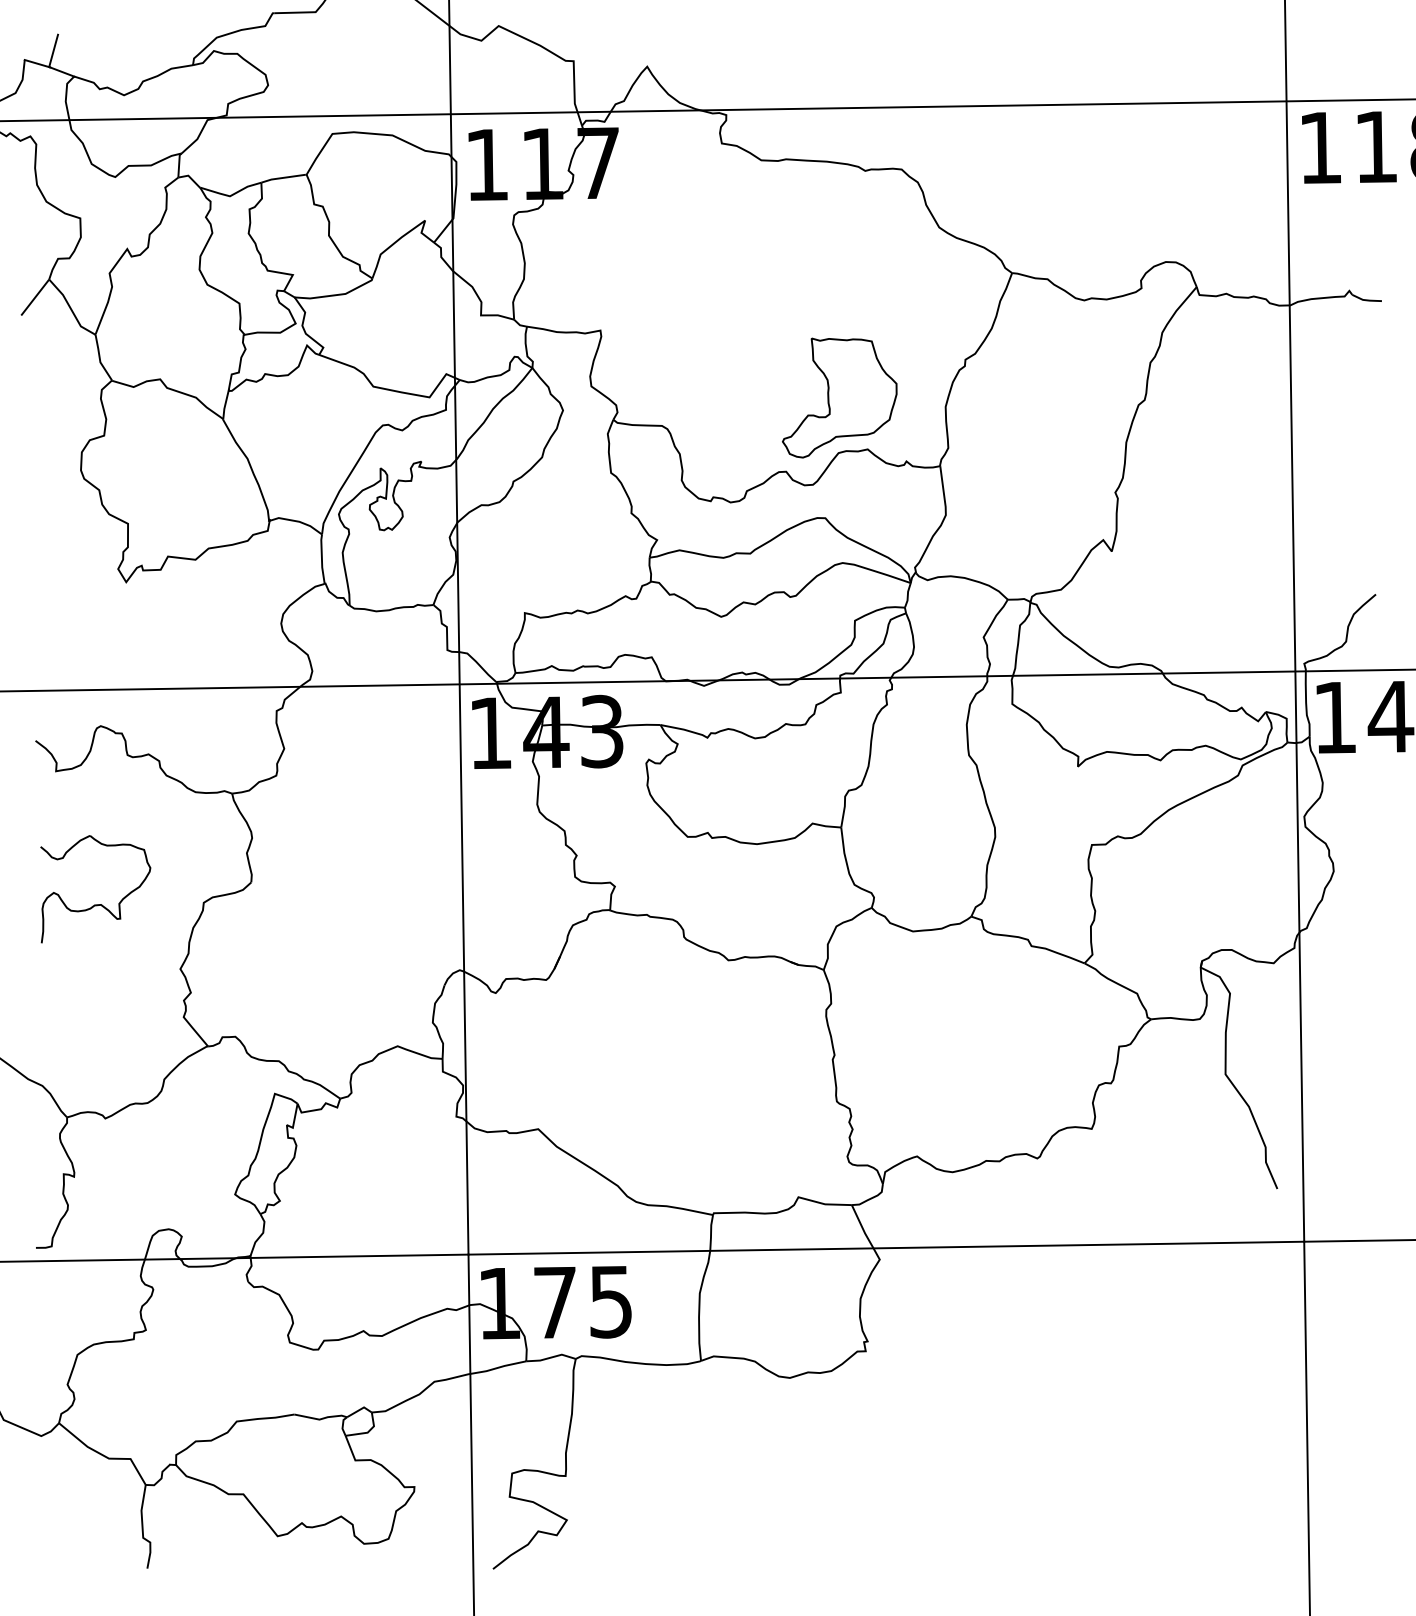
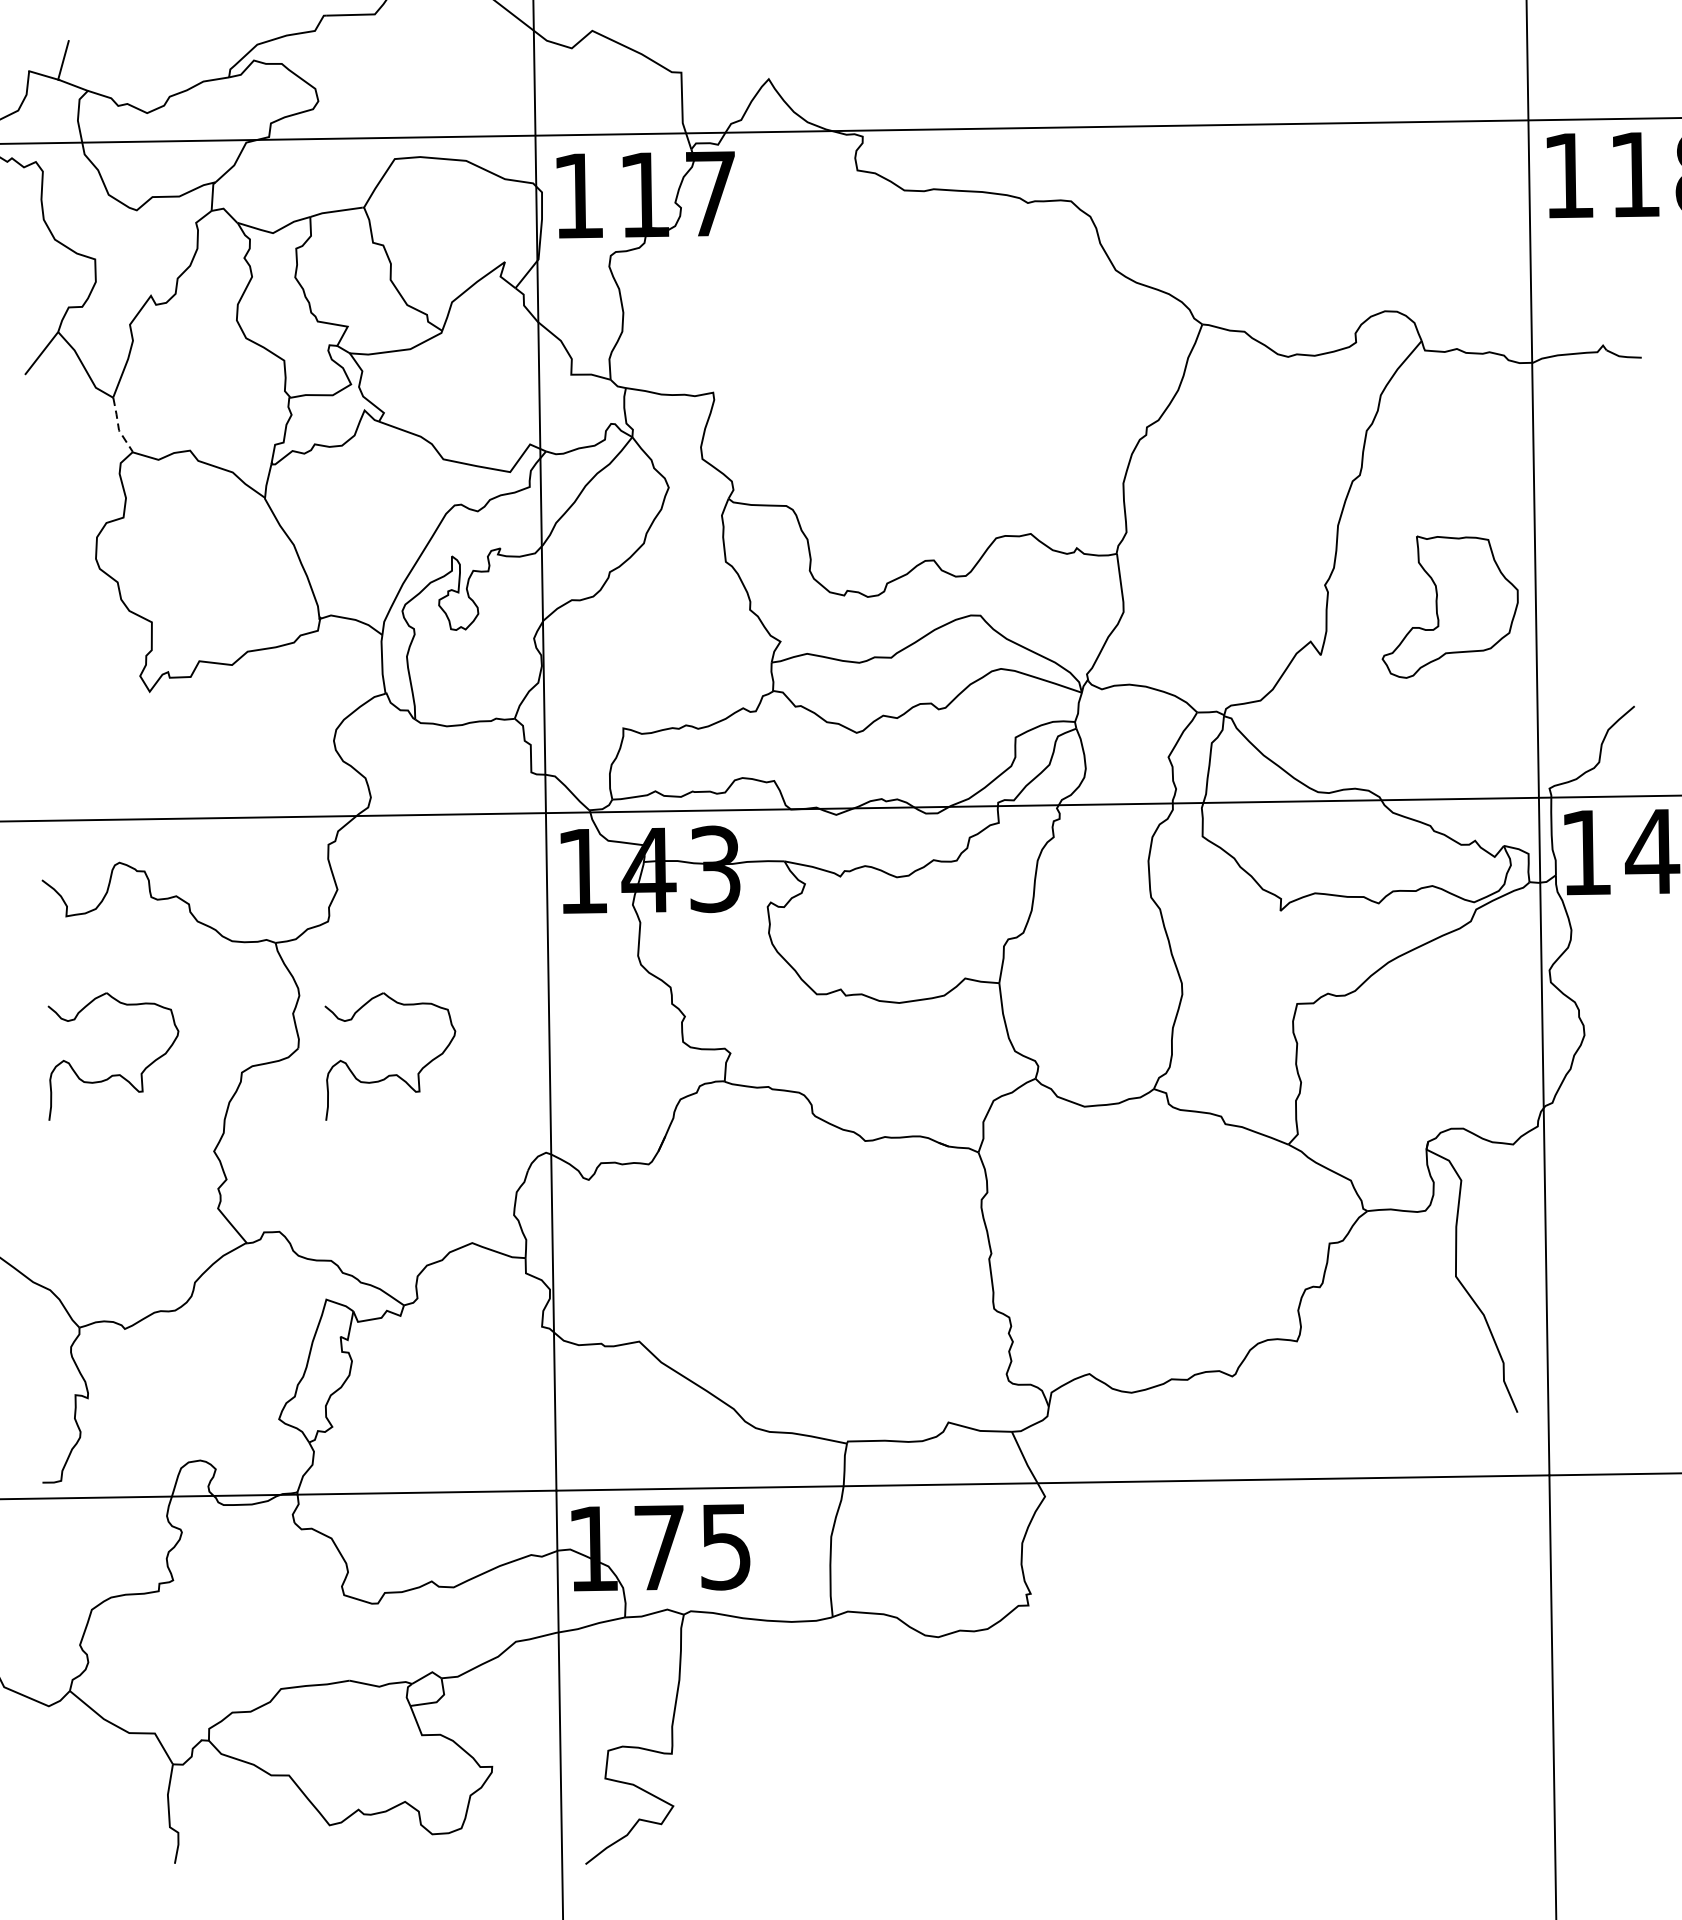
line: (99, 359) -> (117, 427), solid -> dashed
part: (839, 397) -> (1449, 606), moved
part: (328, 904) -> (390, 1074), added

